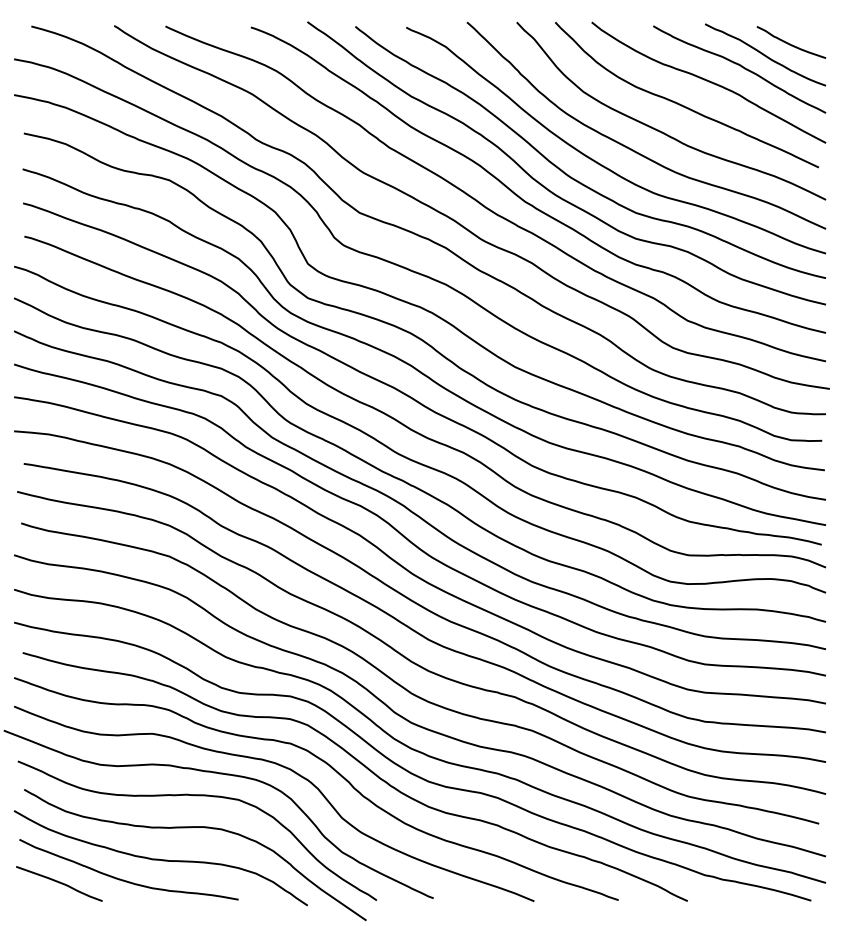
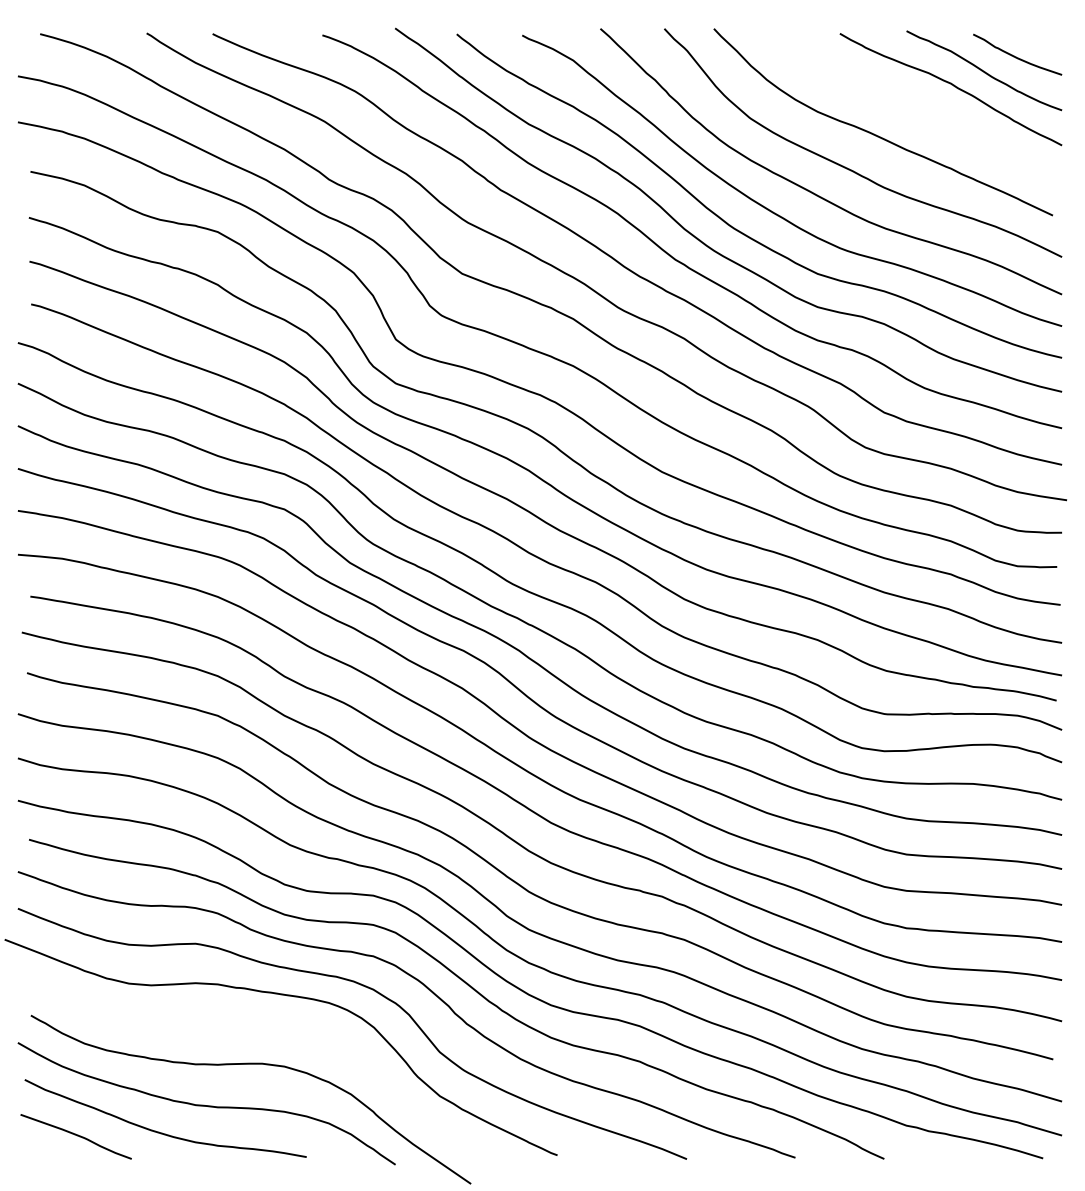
curve: (708, 82) -> (910, 106), removed
curve: (197, 796) -> (253, 1024), removed

